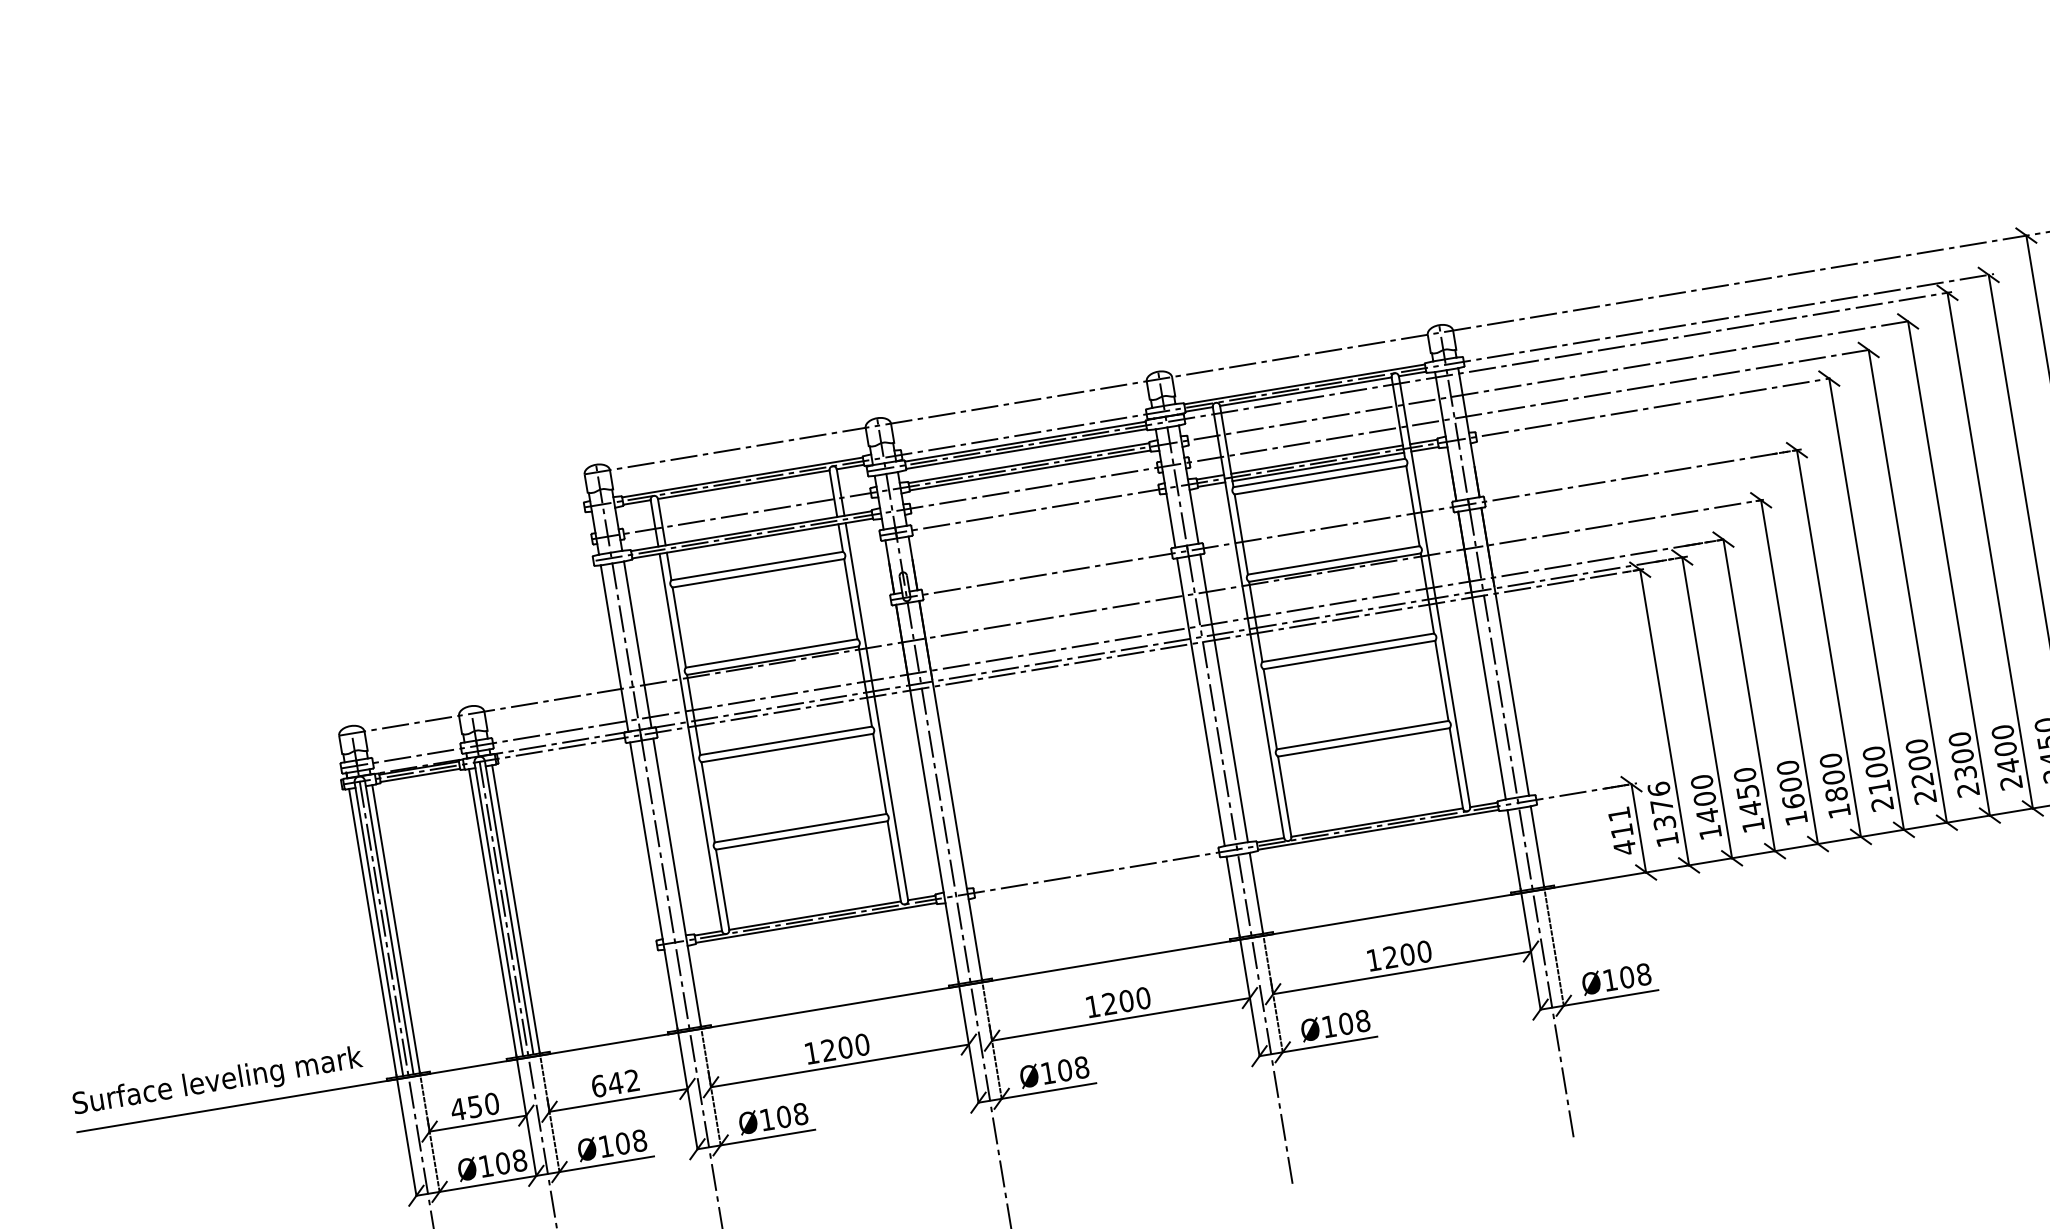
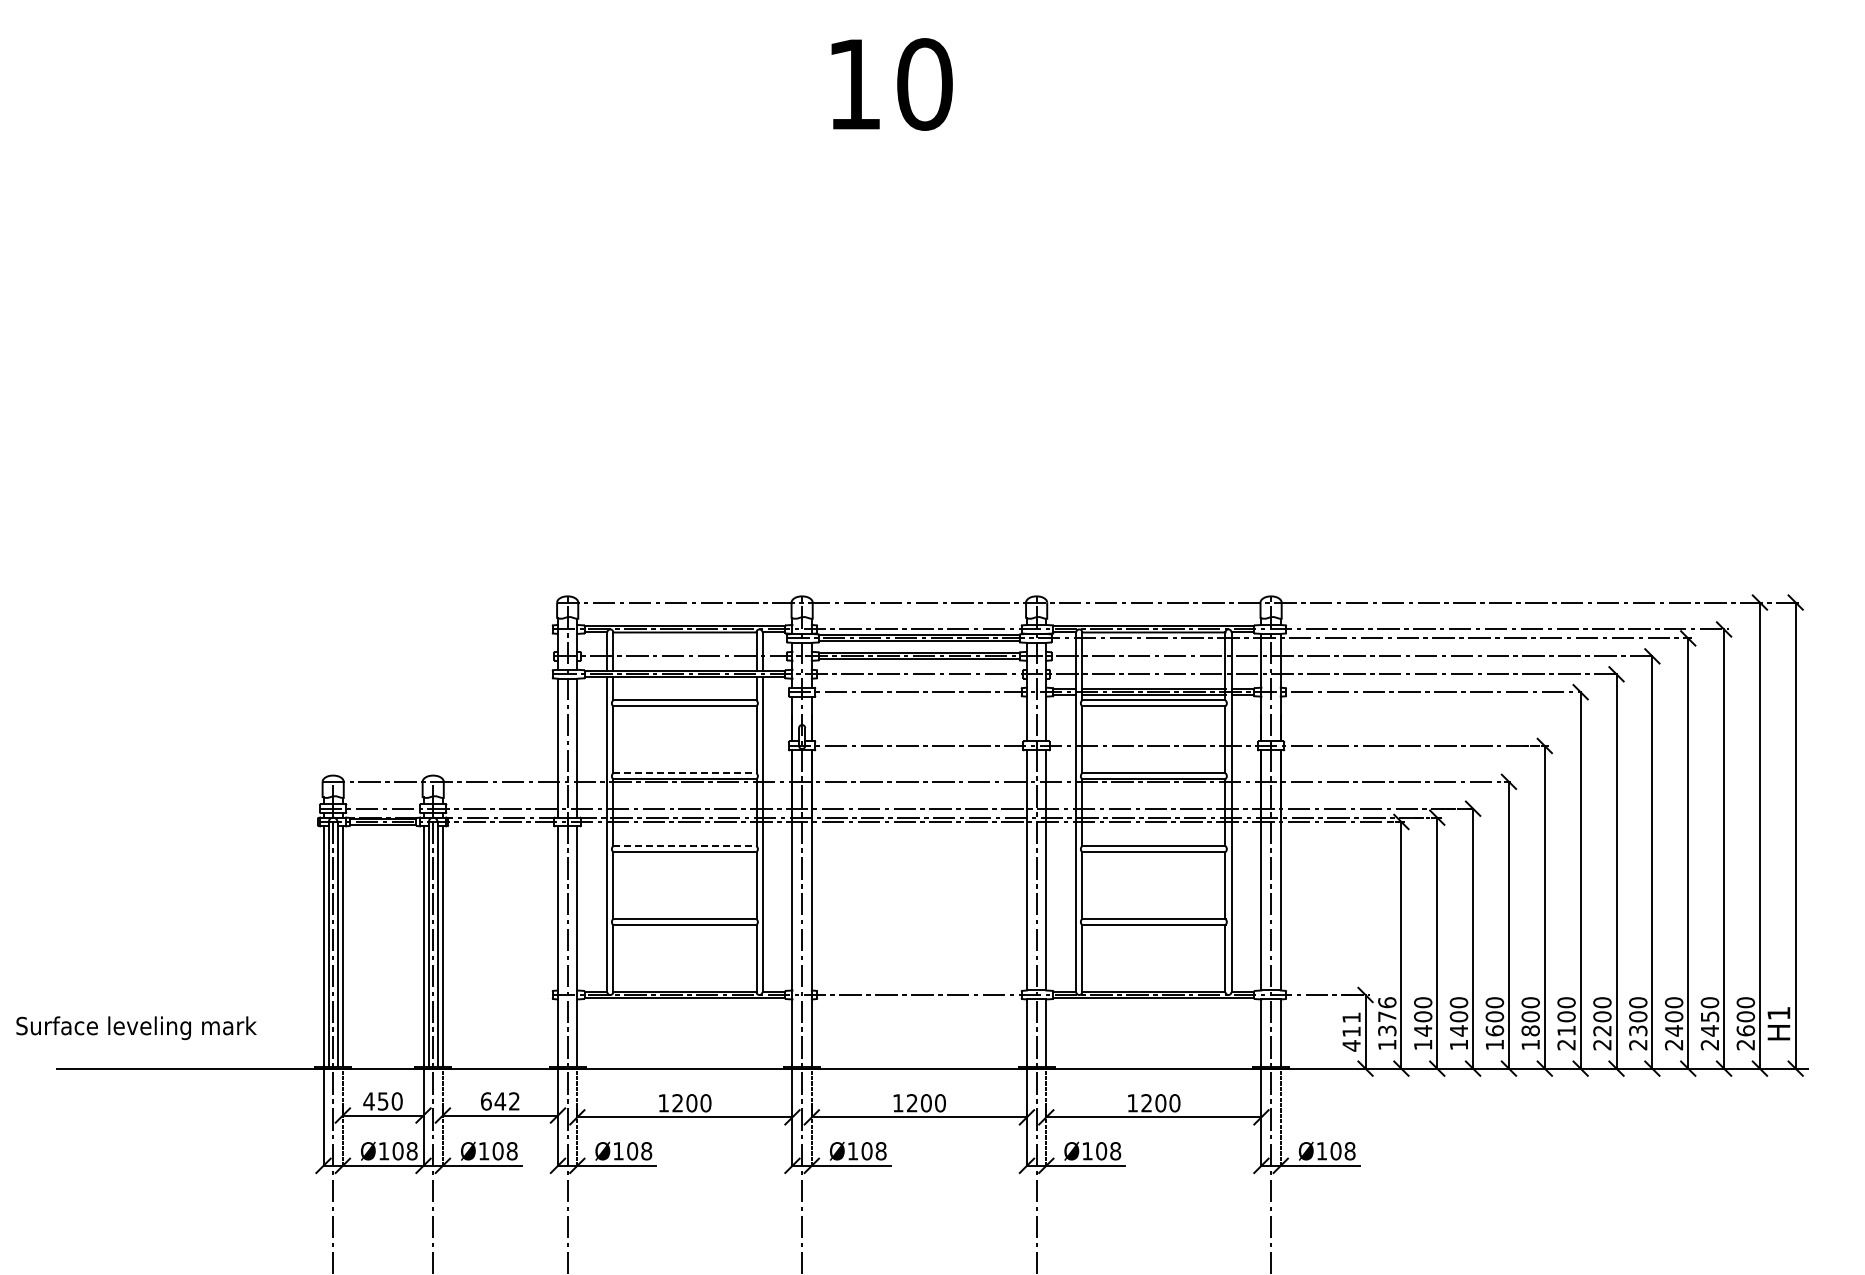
line: (771, 653) -> (684, 773), solid -> dashed
line: (785, 741) -> (684, 846), solid -> dashed
text: (1747, 791) -> (1458, 1016), 1450 -> 1400
text: (217, 1082) -> (136, 1028), moved

